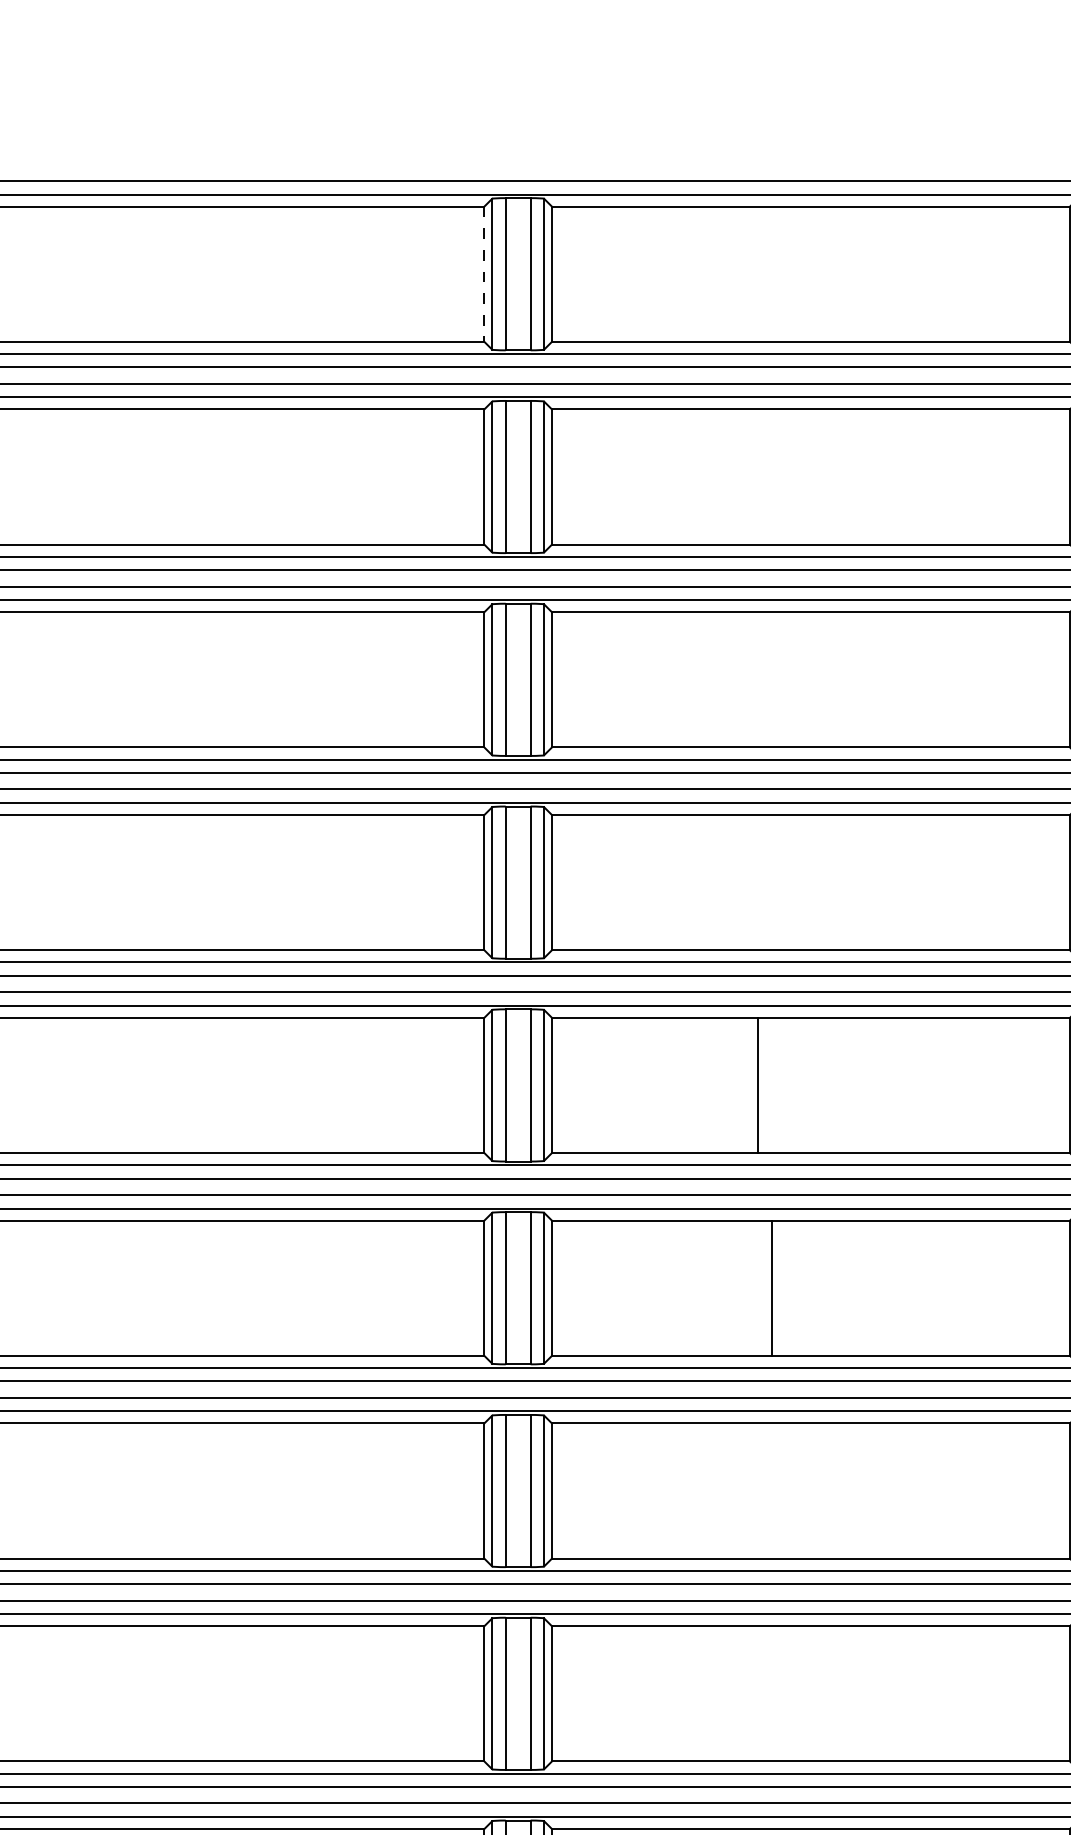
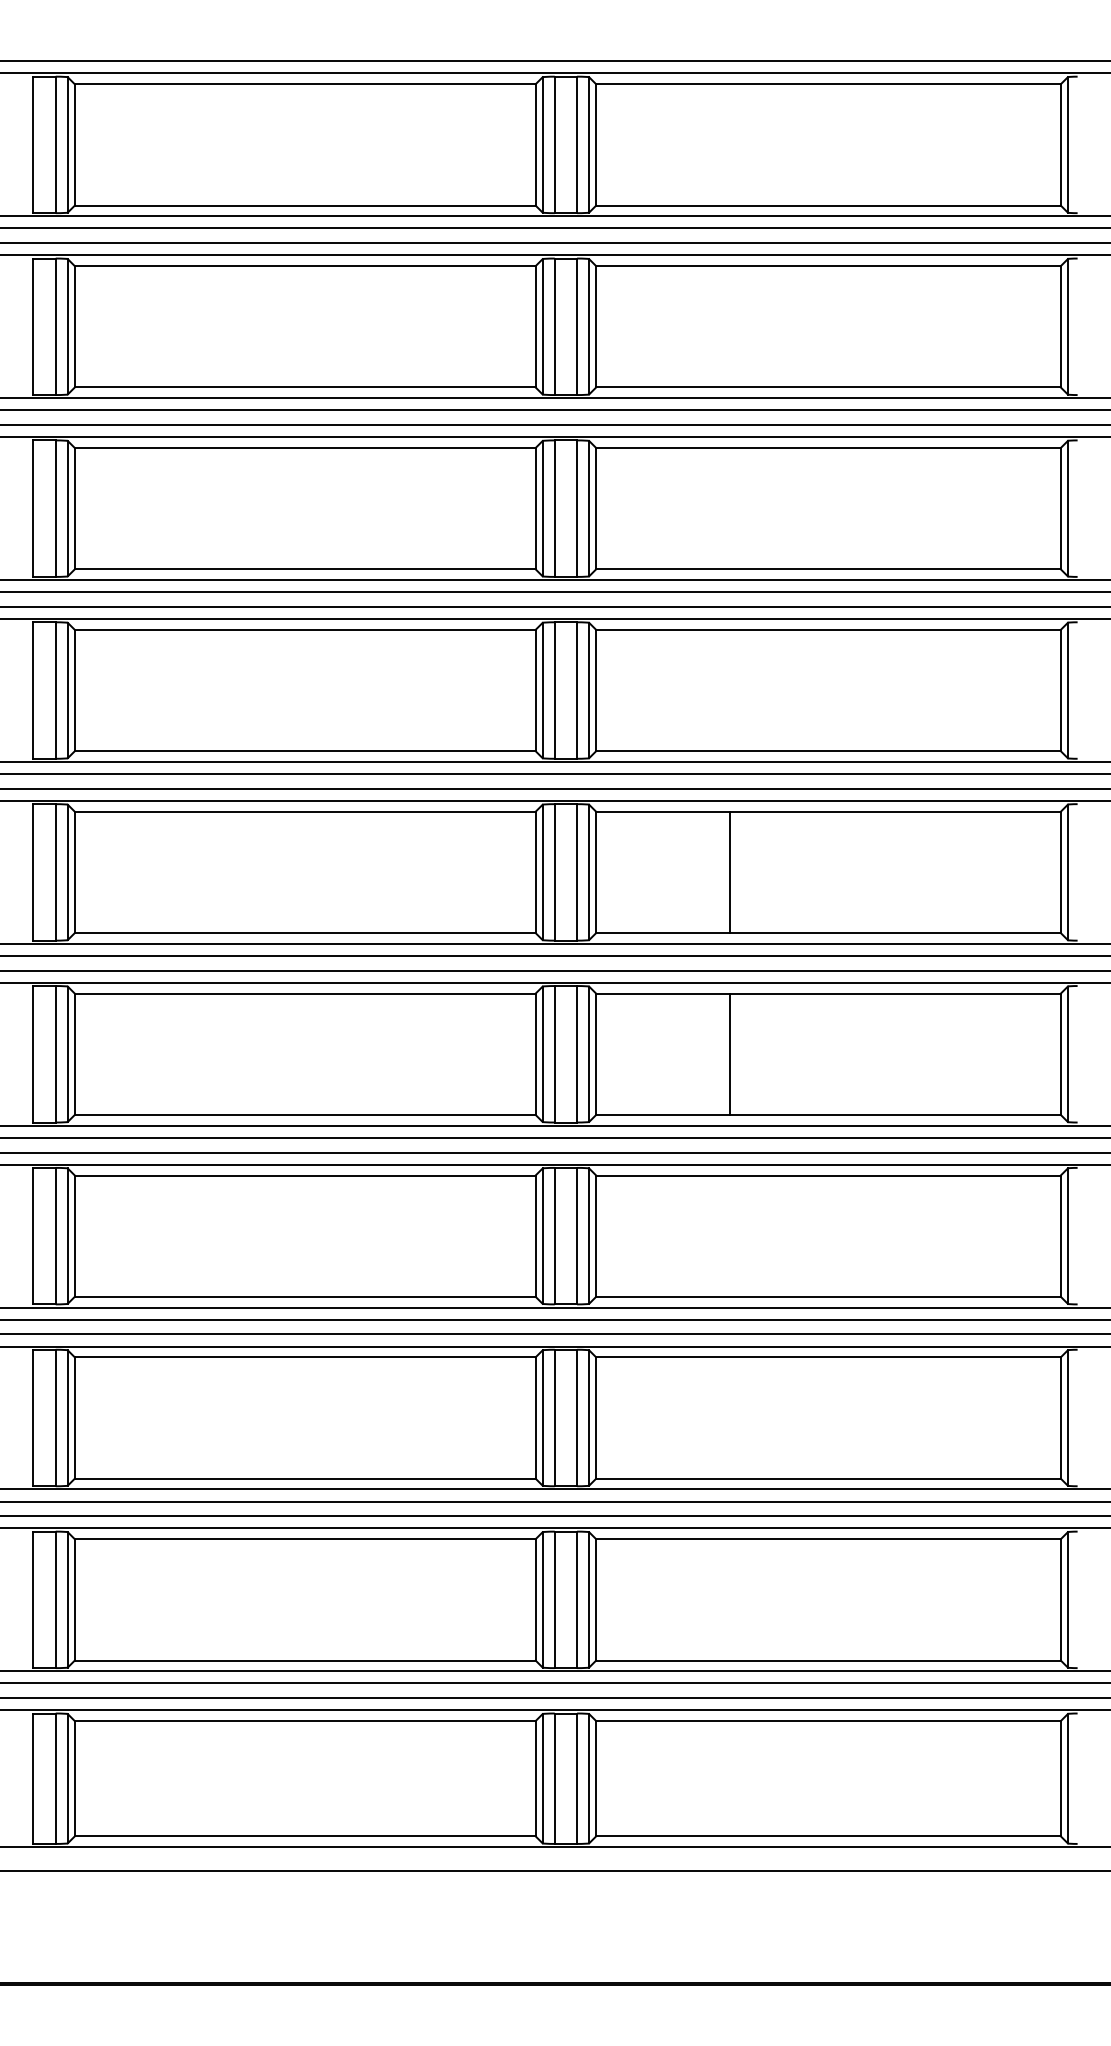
line: (484, 273) -> (535, 144), dashed -> solid
line: (757, 1085) -> (729, 872), moved
line: (771, 1287) -> (729, 1053), moved

